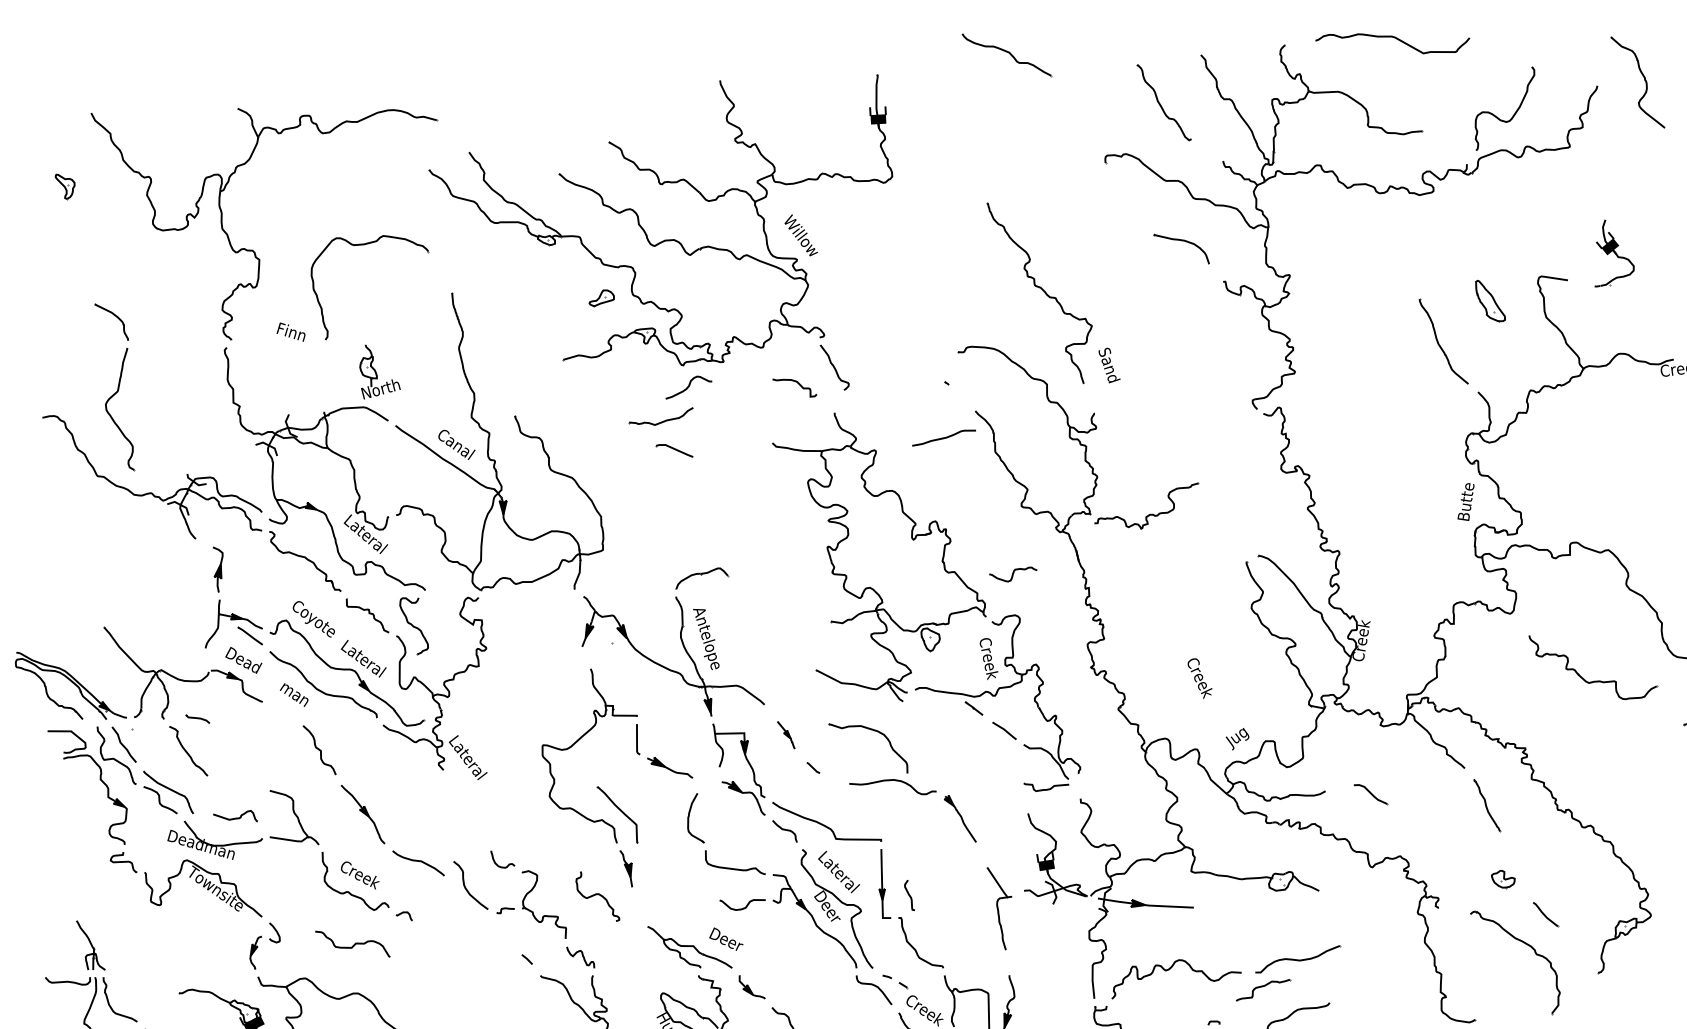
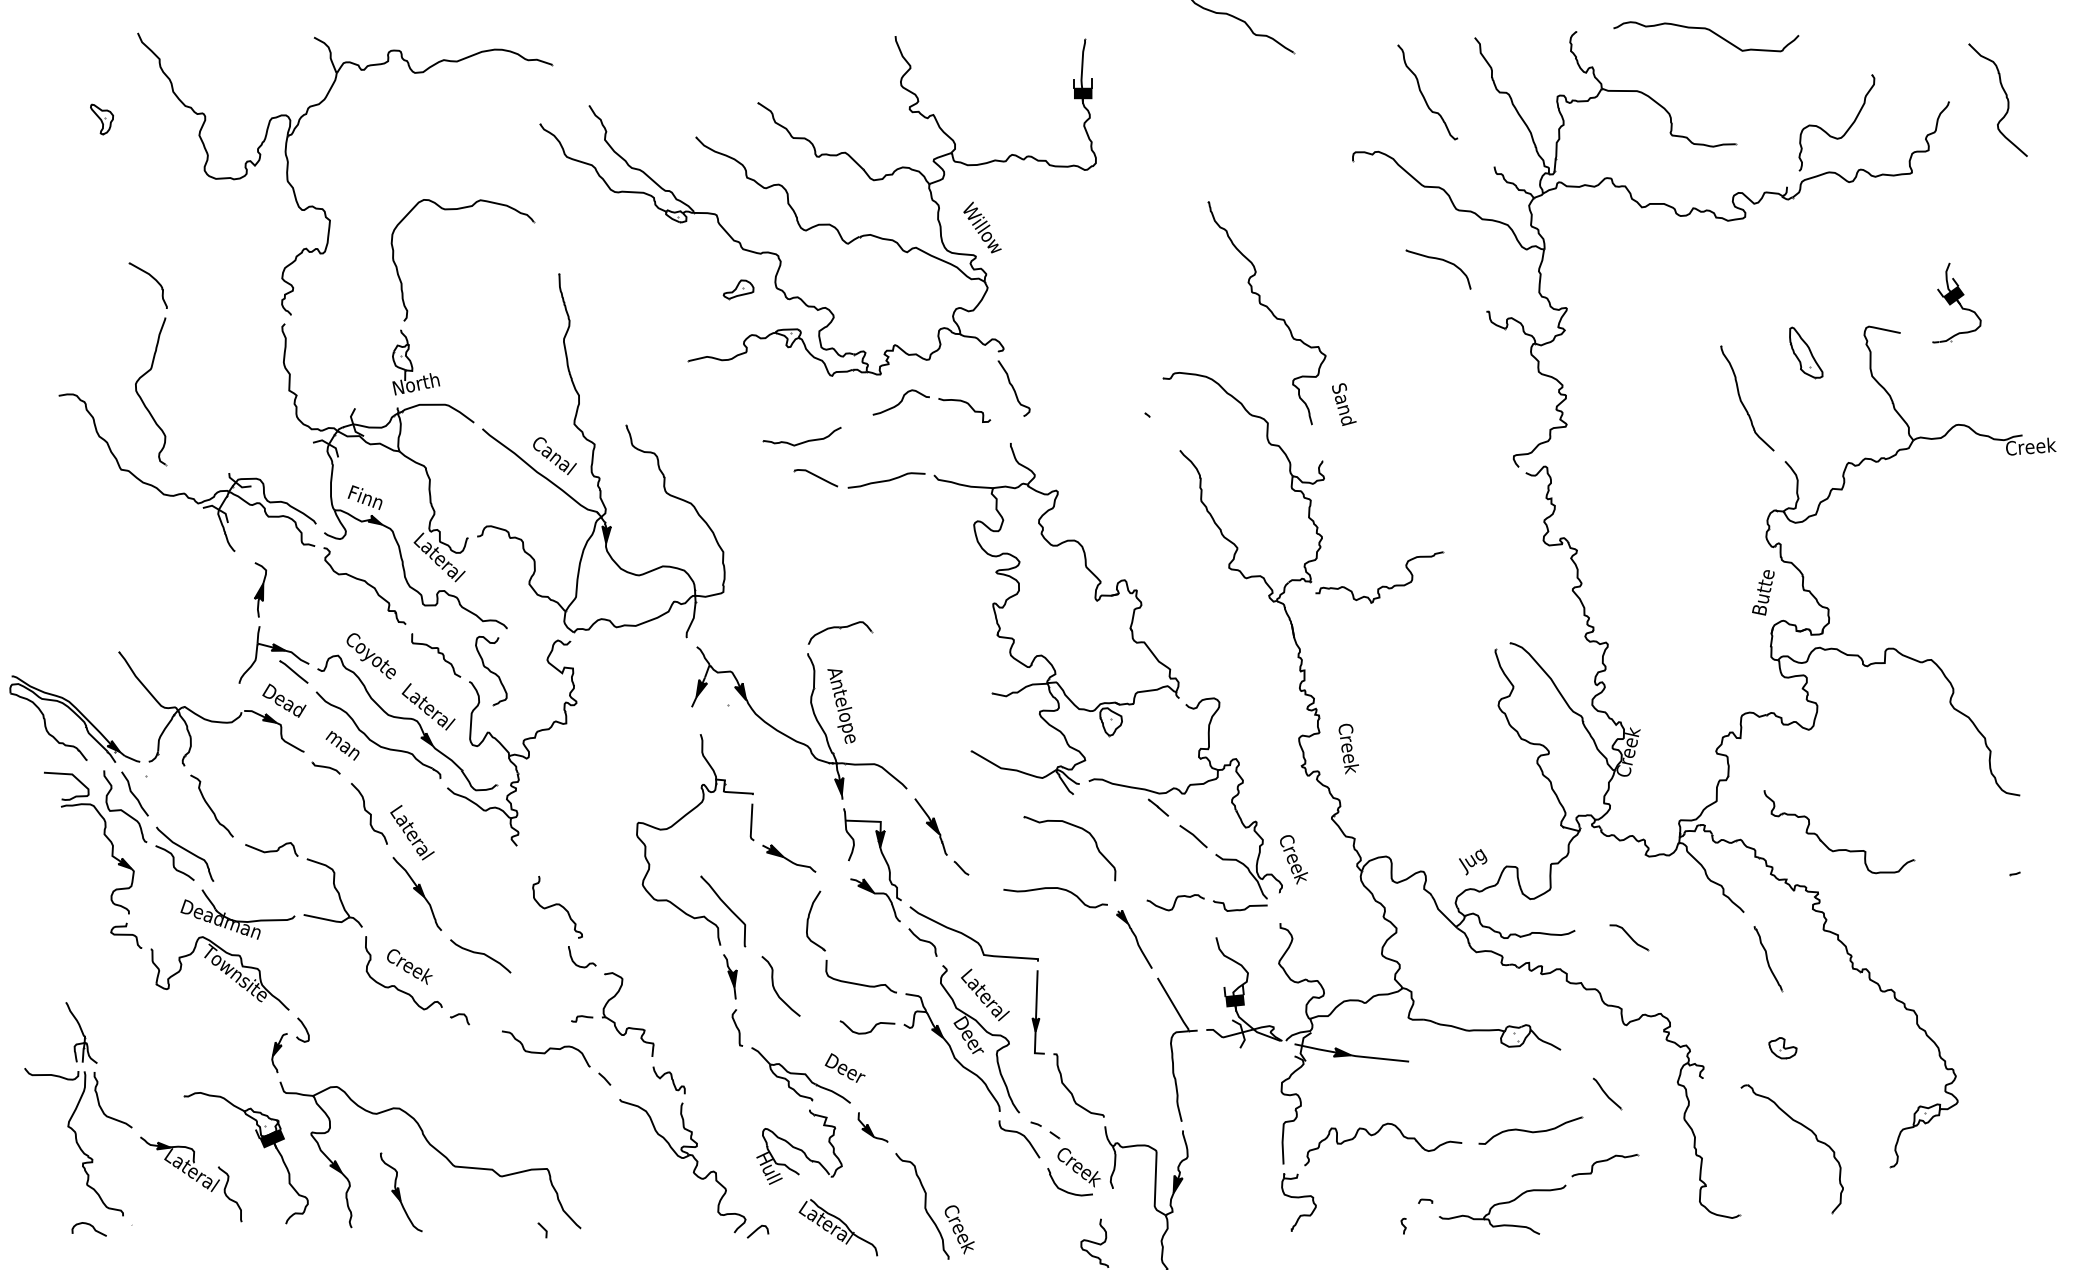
text: (290, 332) -> (364, 497), moved
part: (380, 371) -> (416, 362), moved
curve: (688, 387) -> (900, 402), moved
curve: (943, 437) -> (886, 480), moved
curve: (1013, 574) -> (1175, 902), moved
text: (988, 658) -> (1348, 748), moved
text: (1199, 678) -> (1293, 859), moved
part: (1594, 681) -> (1839, 849), moved
part: (197, 718) -> (325, 767), moved
part: (874, 731) -> (1078, 828), moved
part: (785, 734) -> (930, 826), size x1.67
text: (468, 757) -> (412, 832), moved
curve: (235, 817) -> (271, 850), moved
curve: (466, 887) -> (775, 988), moved
curve: (597, 895) -> (557, 905), moved
curve: (909, 895) -> (737, 1027), moved
part: (1001, 908) -> (1177, 1049), size x1.43
part: (1545, 914) -> (1607, 1093), moved
curve: (353, 944) -> (547, 1049), moved
part: (1263, 990) -> (1605, 1165), moved

